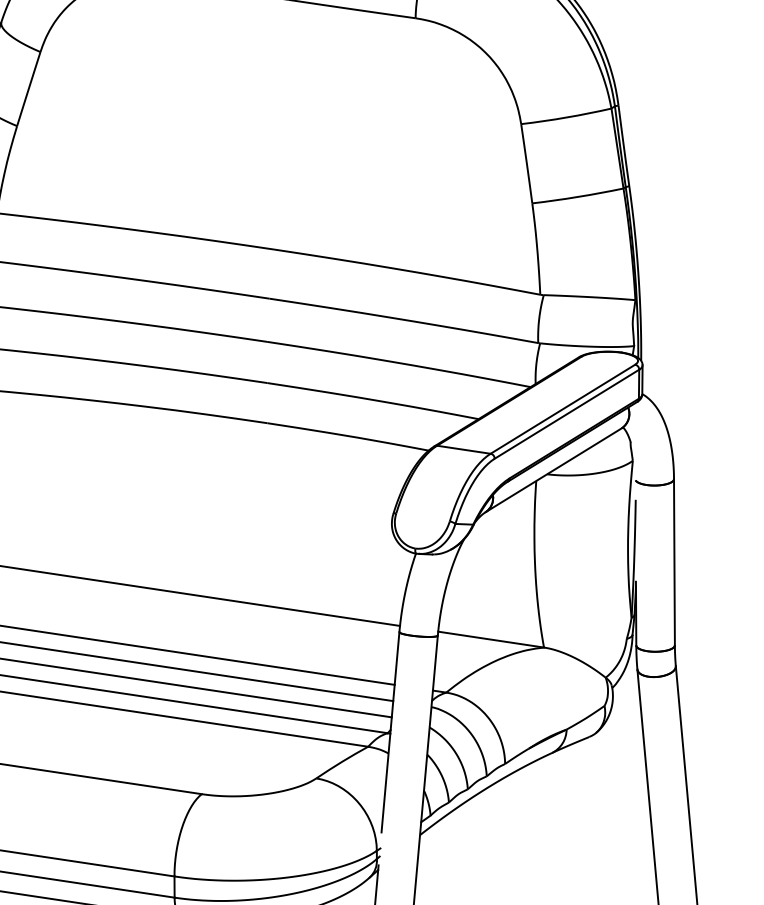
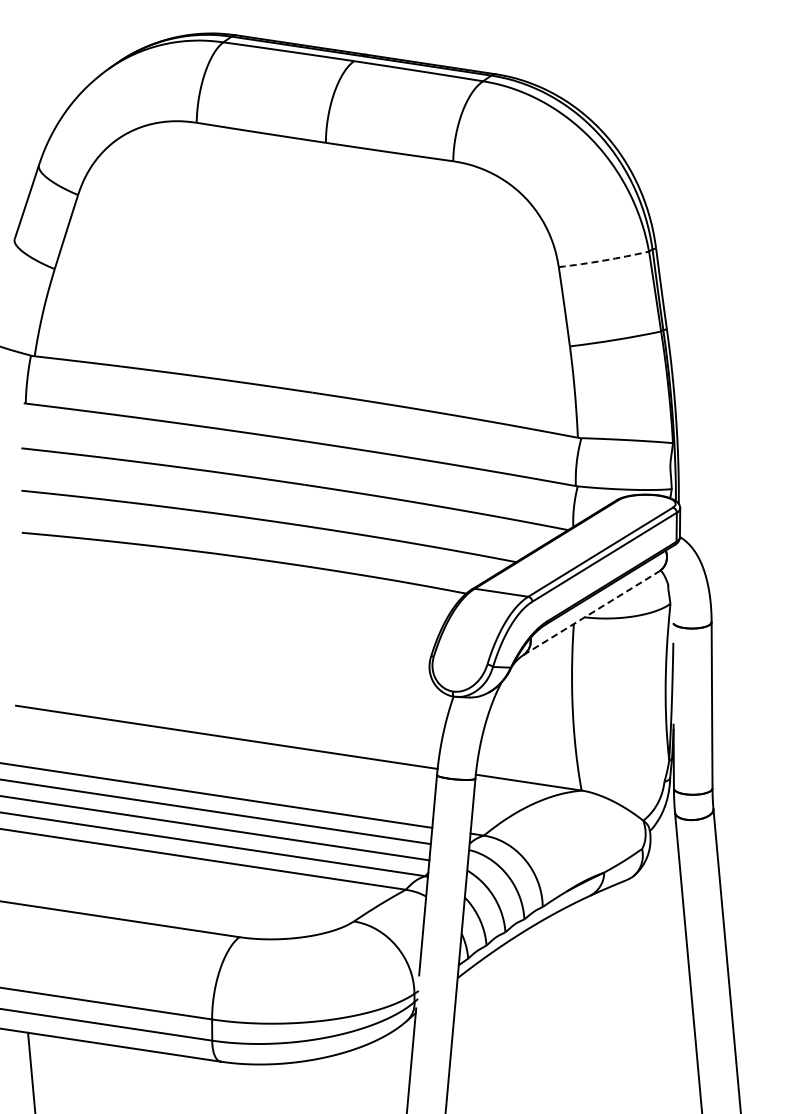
arc: (566, 117) -> (604, 260), solid -> dashed
line: (553, 470) -> (591, 613), solid -> dashed

